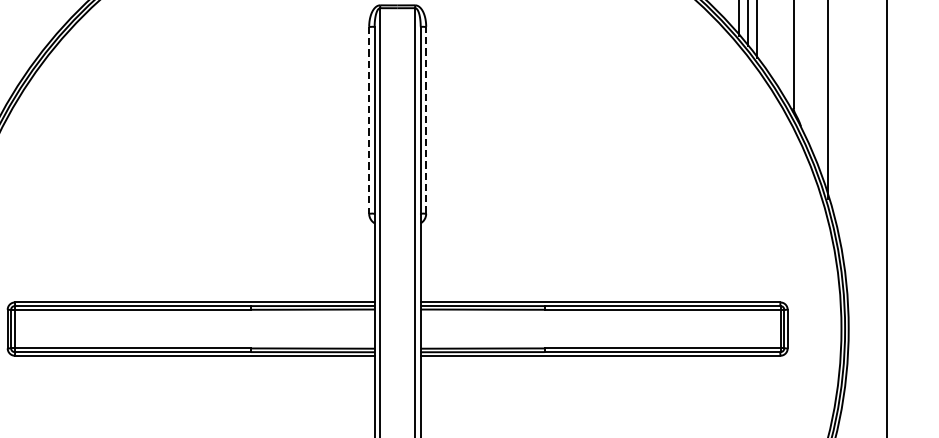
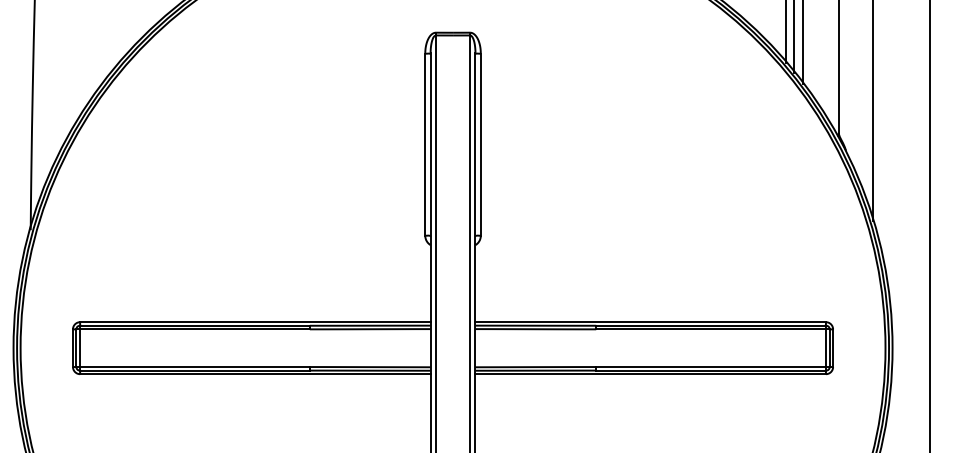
line: (425, 120) -> (480, 144), dashed -> solid
line: (369, 121) -> (425, 145), dashed -> solid

